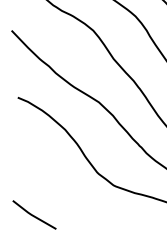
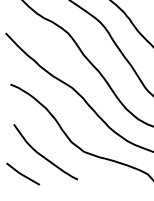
curve: (61, 190) -> (43, 155), added

